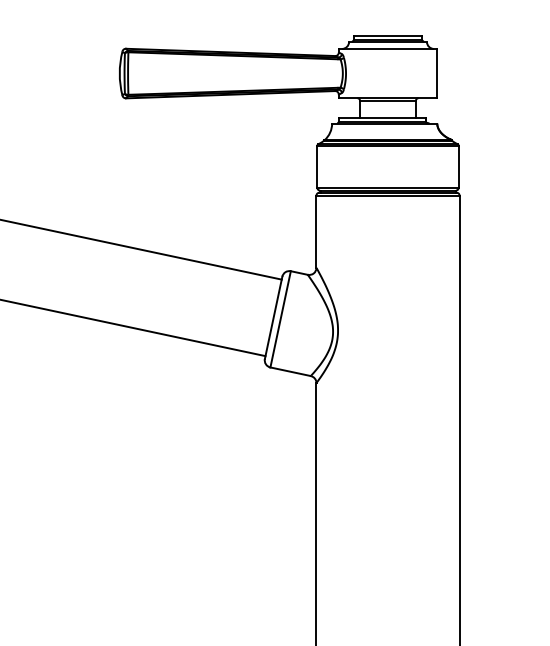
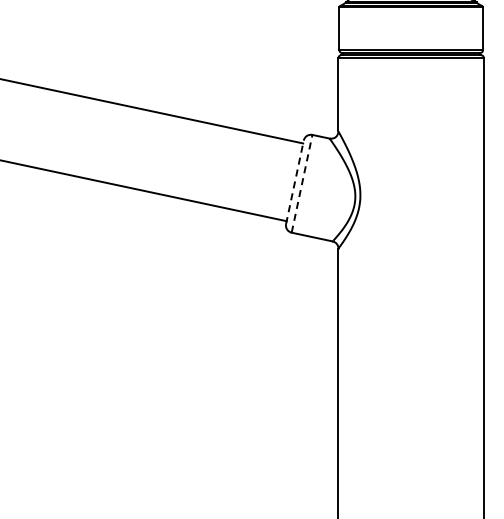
line: (273, 317) -> (294, 181), solid -> dashed
line: (280, 318) -> (301, 182), solid -> dashed

